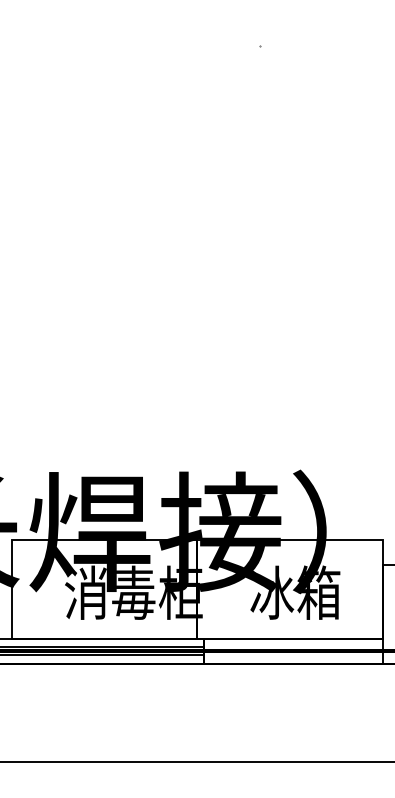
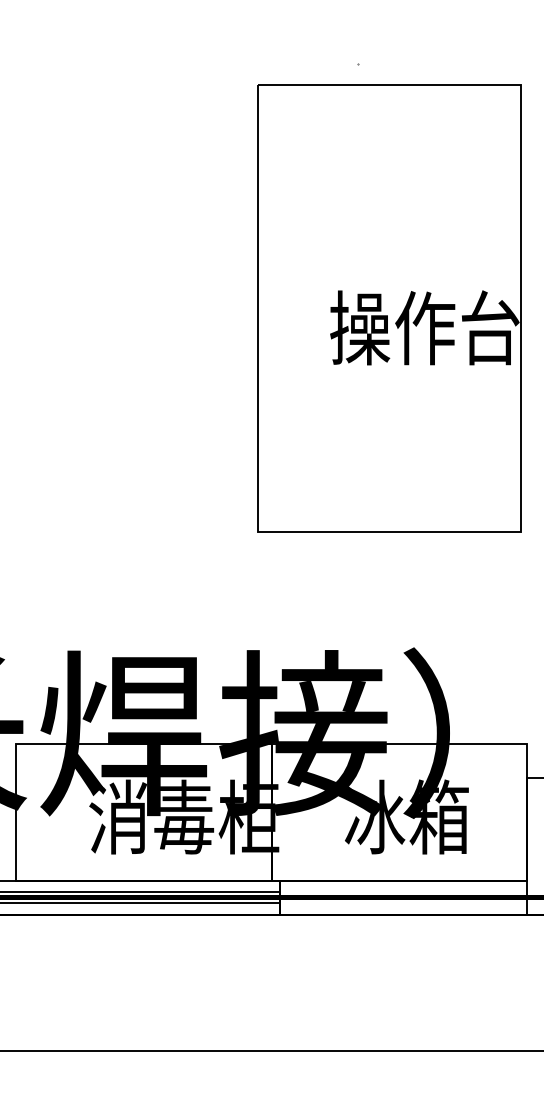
part: (282, 223) -> (389, 308), added

